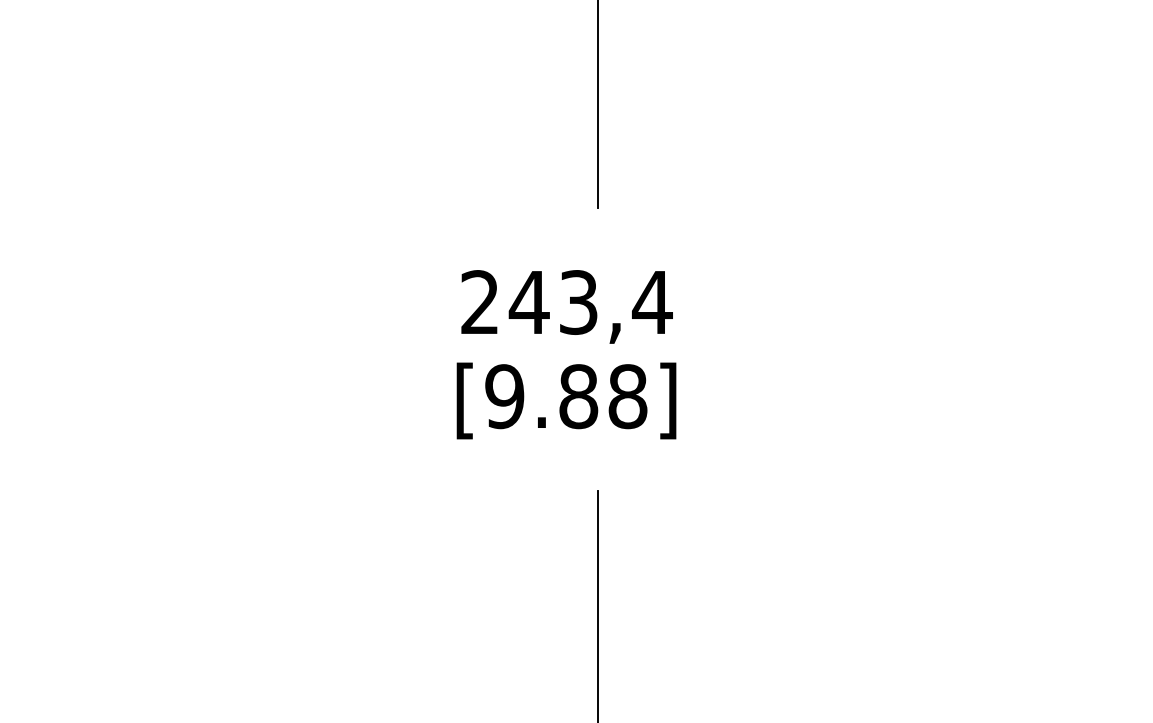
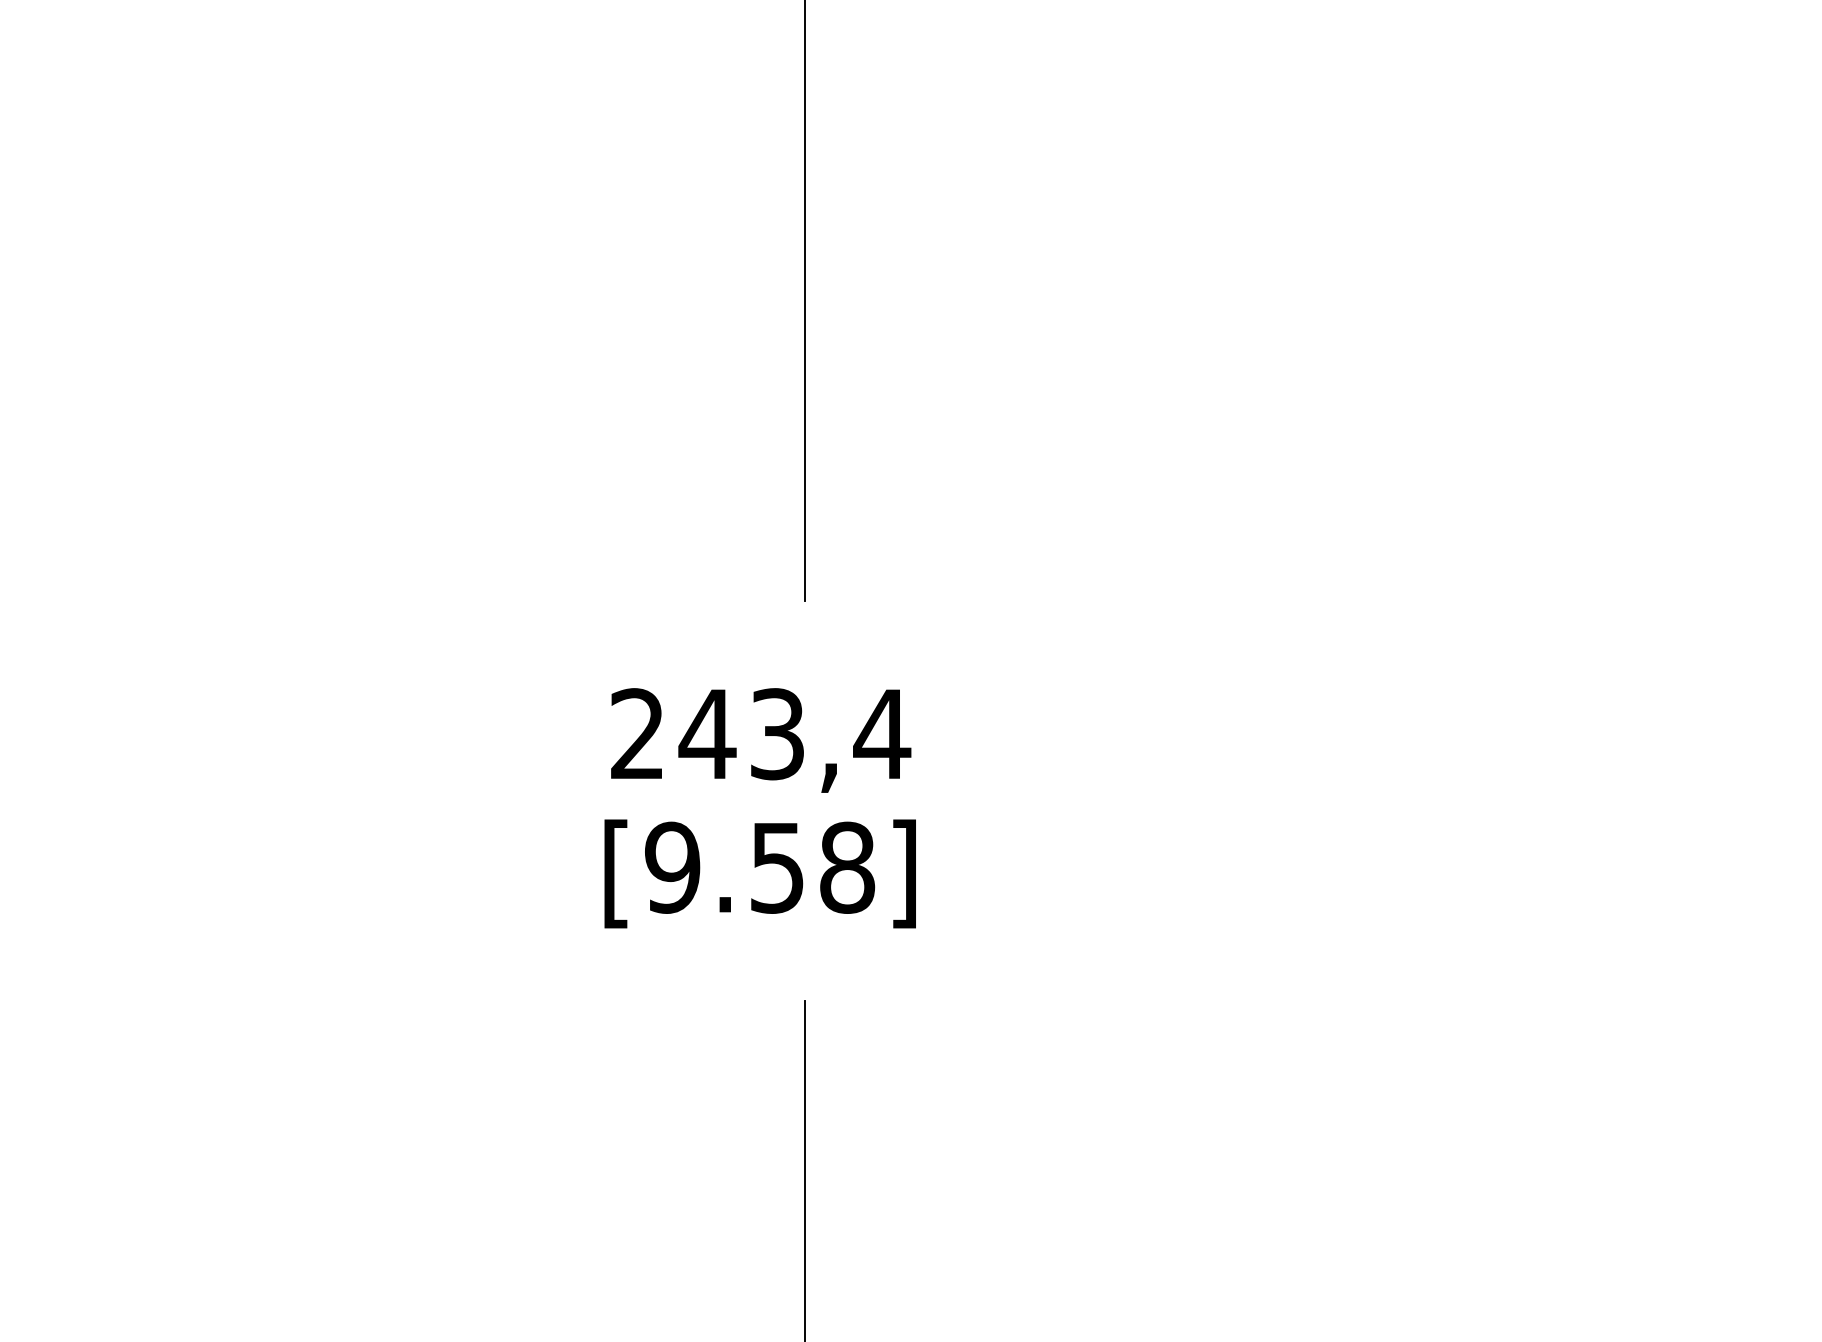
text: (578, 396) -> (777, 867), [9.88] -> [9.58]

